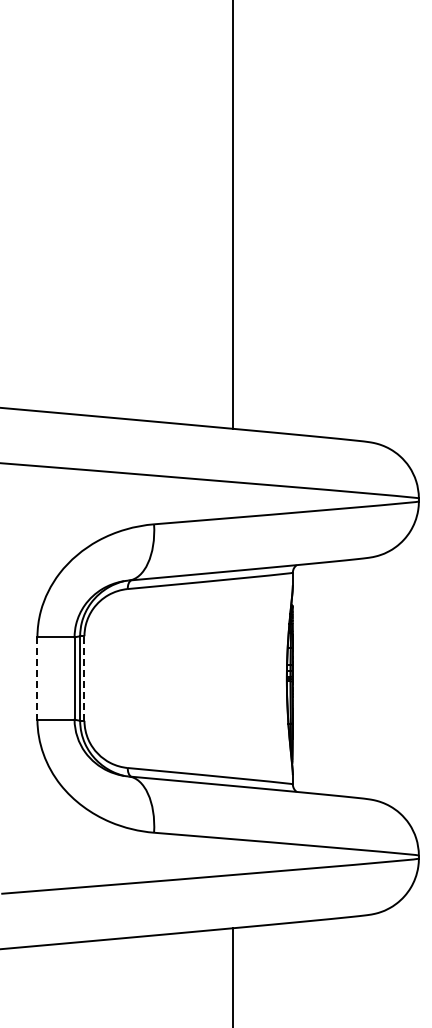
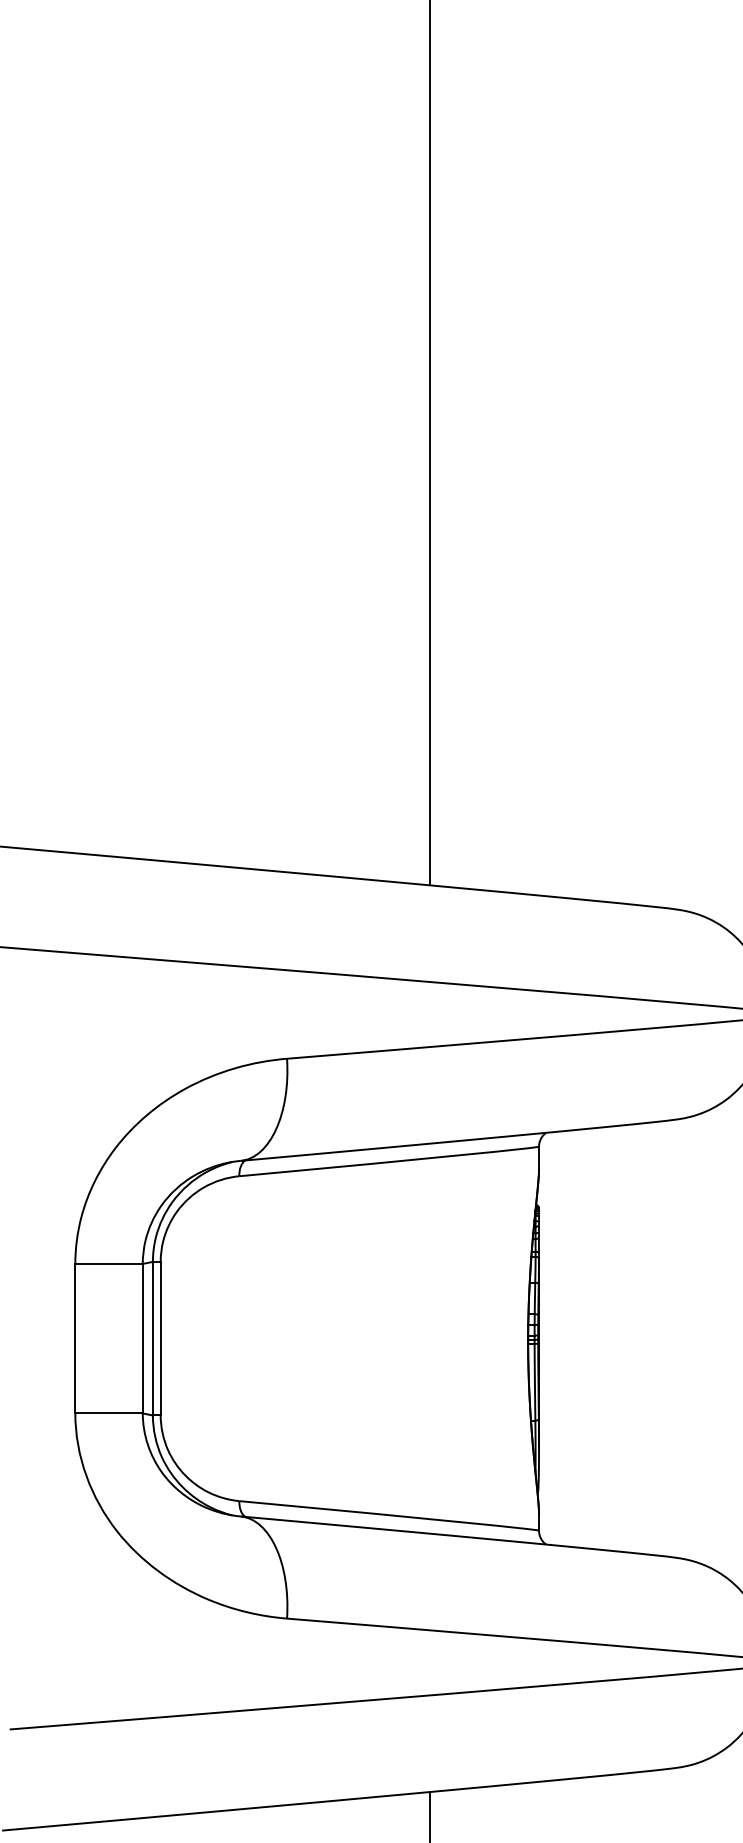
line: (84, 678) -> (160, 1338), dashed -> solid
line: (37, 679) -> (75, 1340), dashed -> solid

